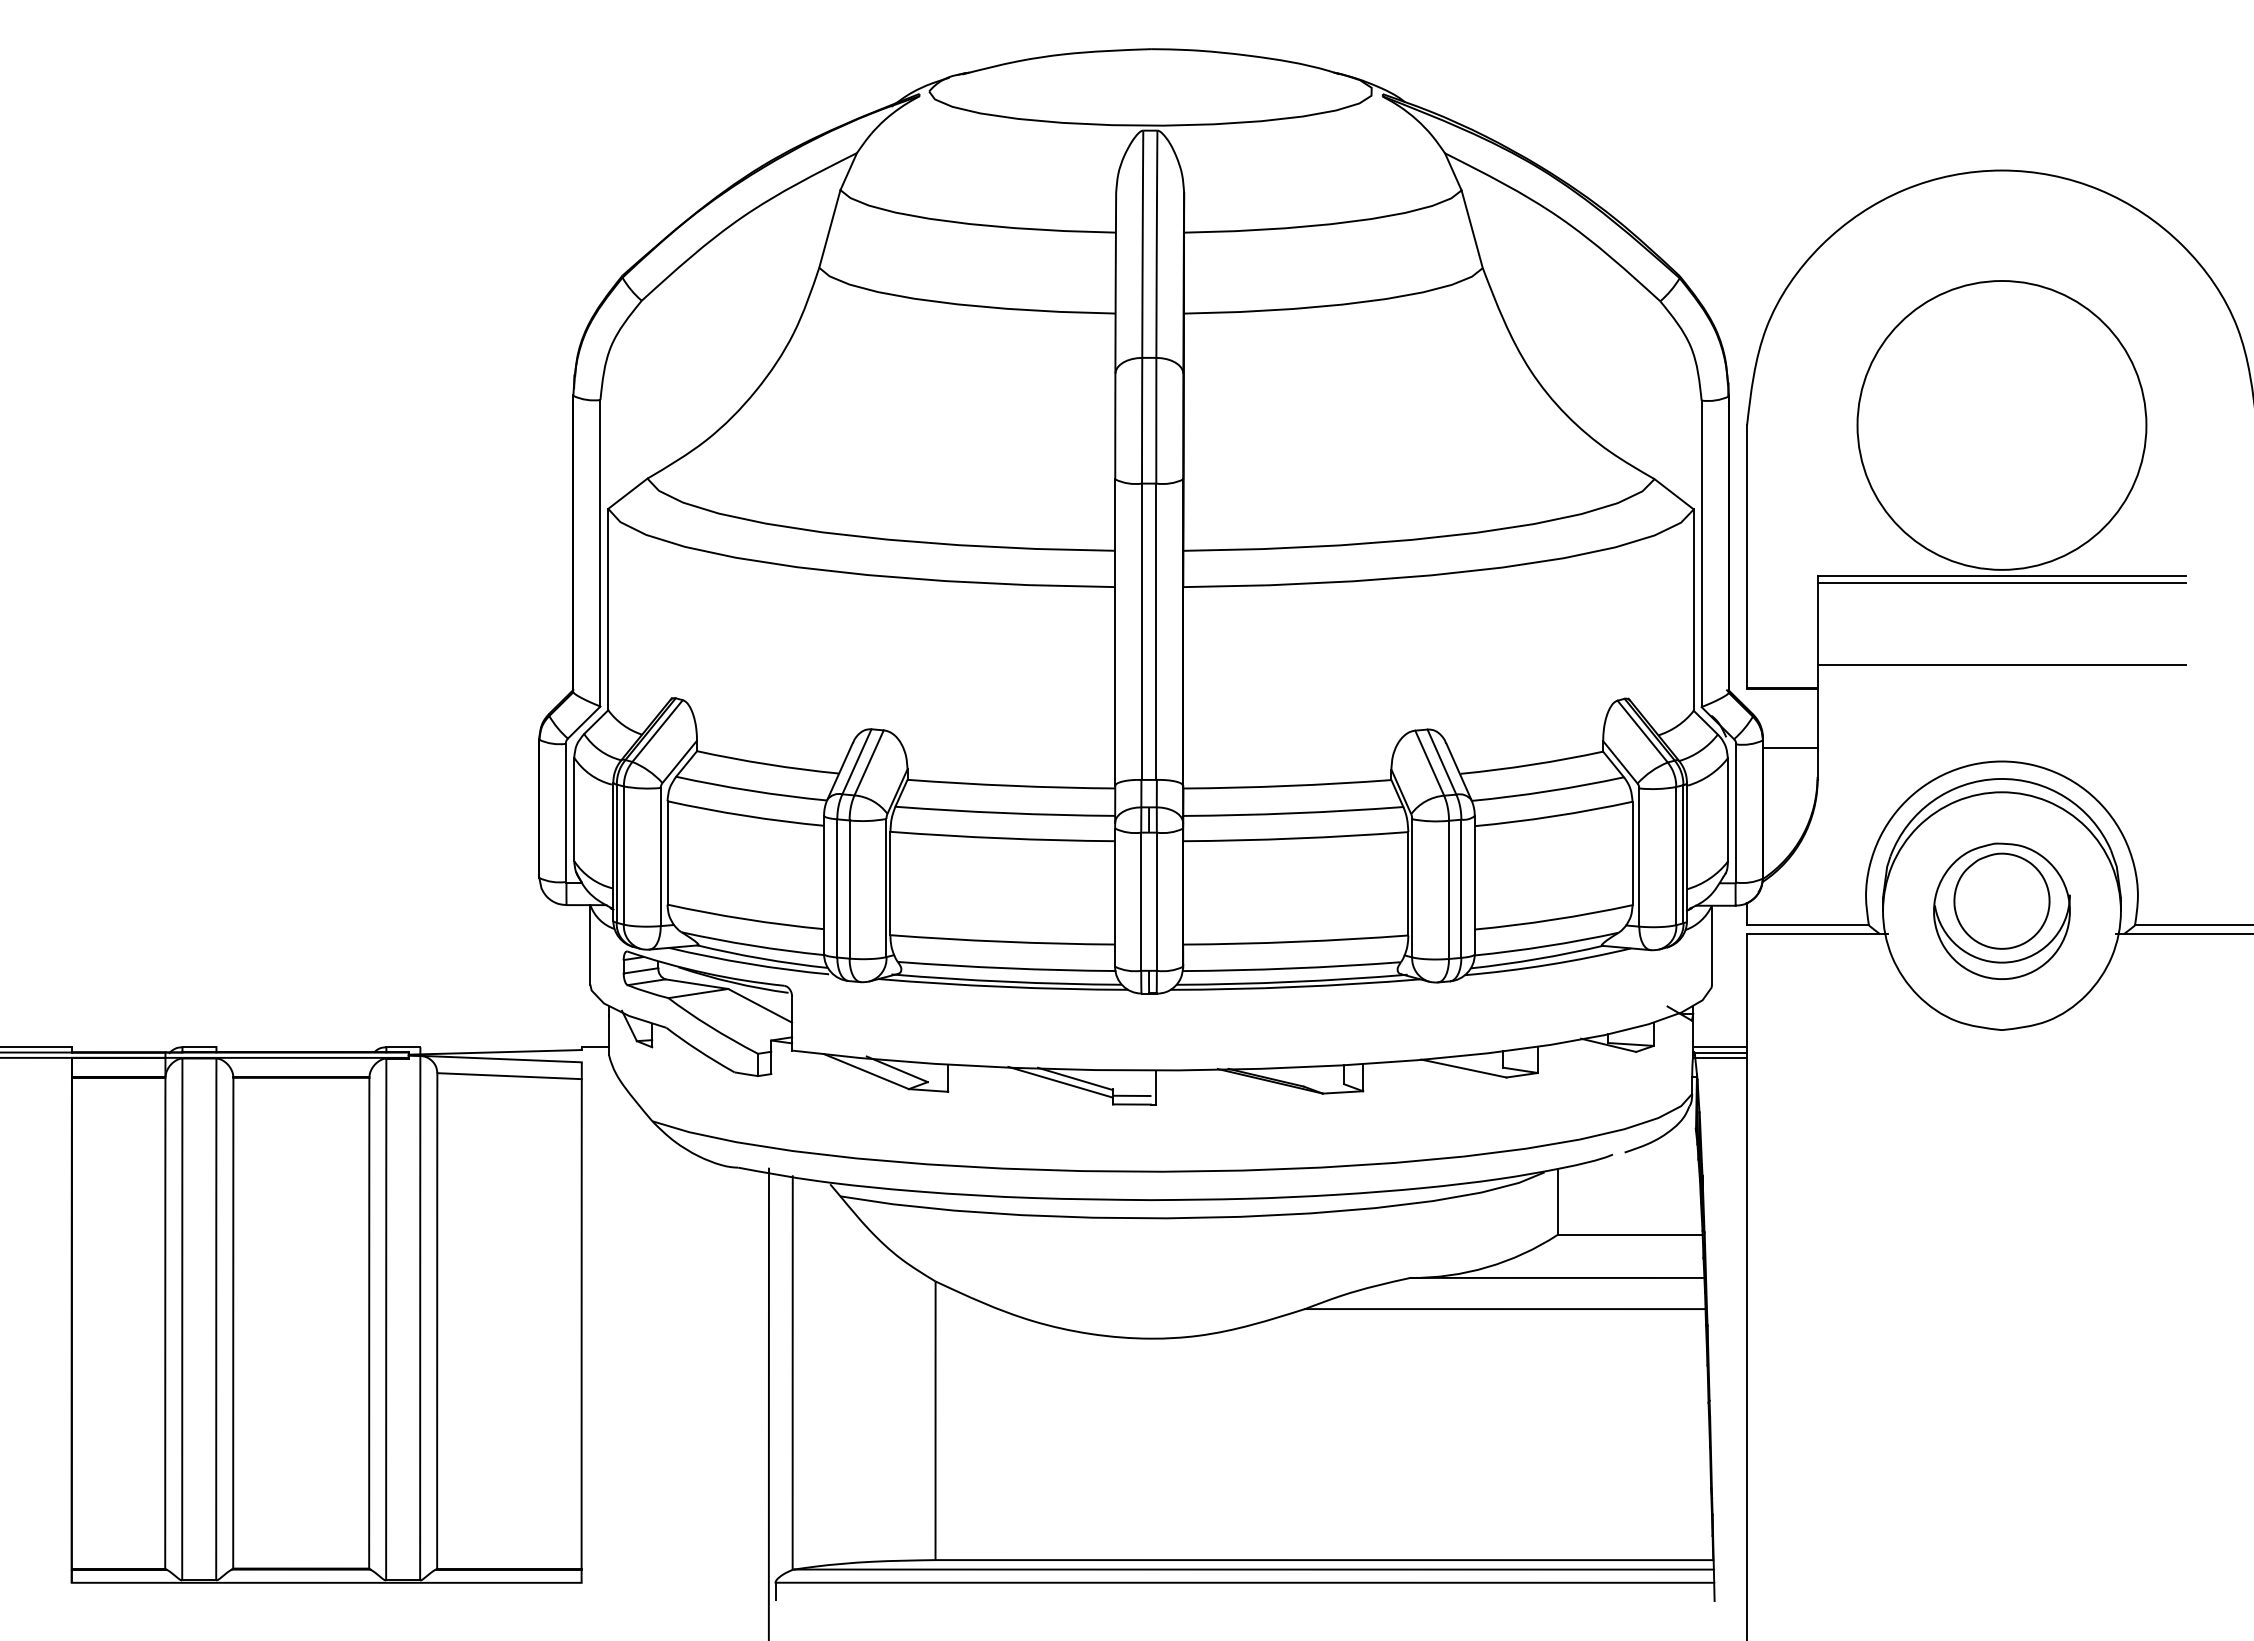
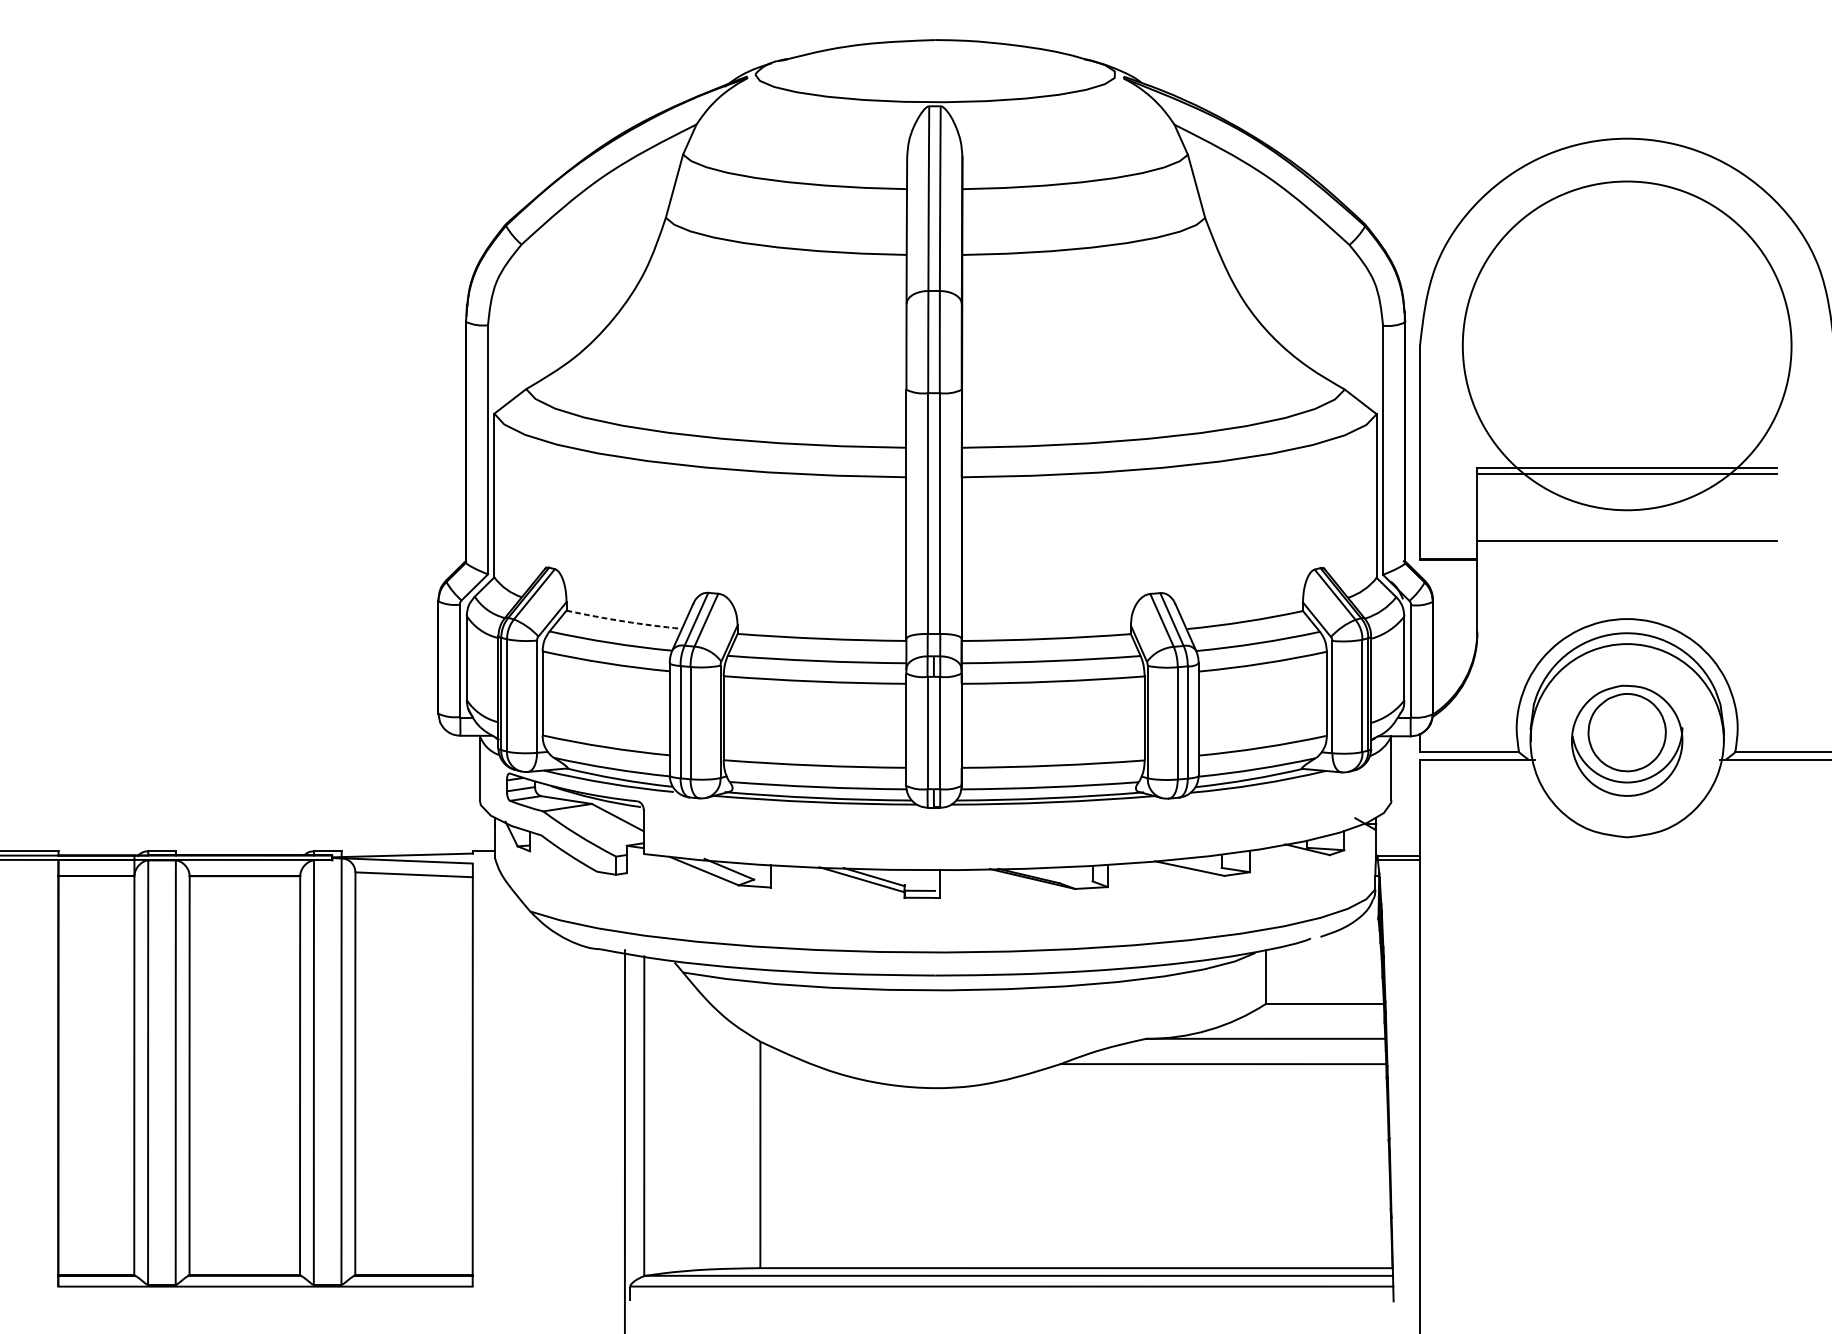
circle: (2001, 425) -> (1626, 345), size x1.4
line: (1789, 748) -> (1454, 608), removed
arc: (767, 764) -> (623, 621), solid -> dashed
line: (1720, 1047) -> (1398, 851), removed

